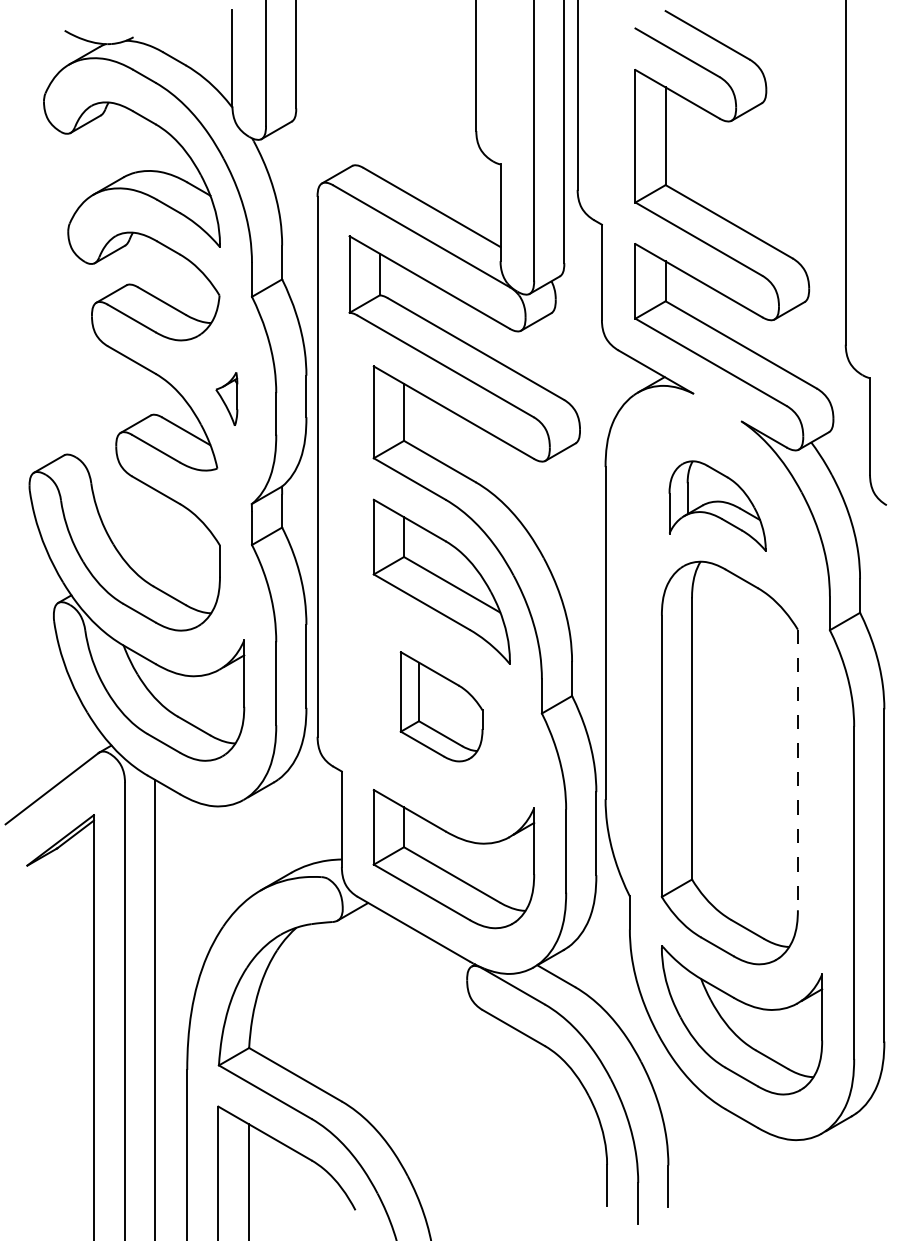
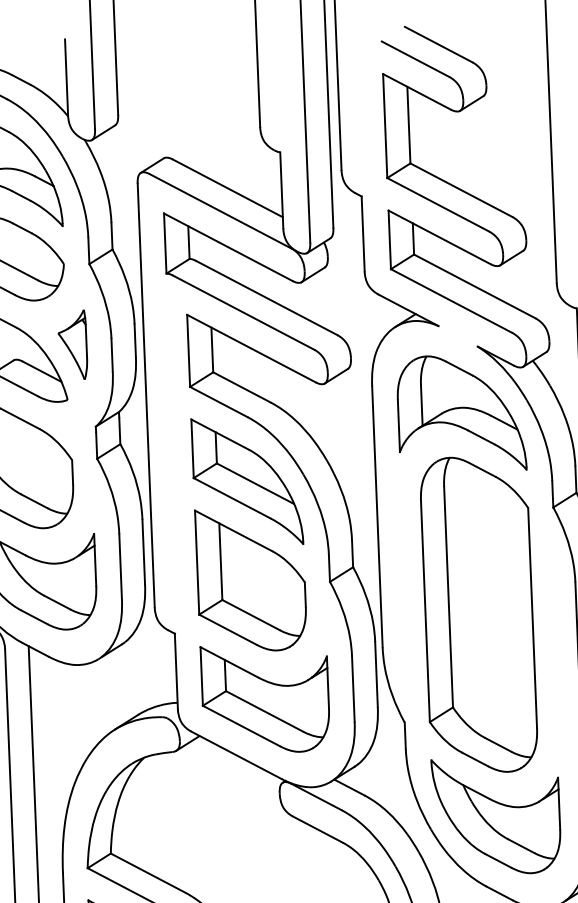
part: (226, 398) -> (72, 344), size x1.67
part: (717, 505) -> (461, 413), size x1.67
part: (441, 706) -> (250, 579), size x1.67
line: (797, 770) -> (532, 618), dashed -> solid

